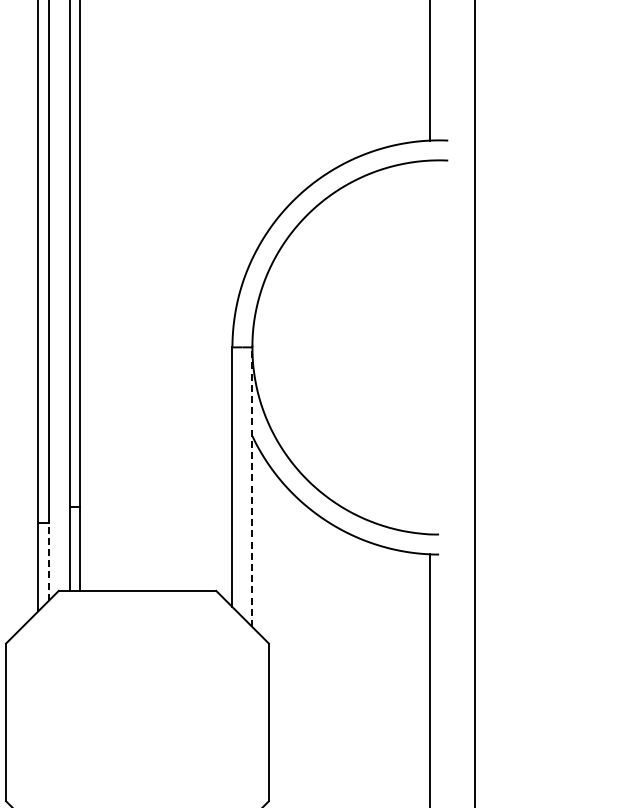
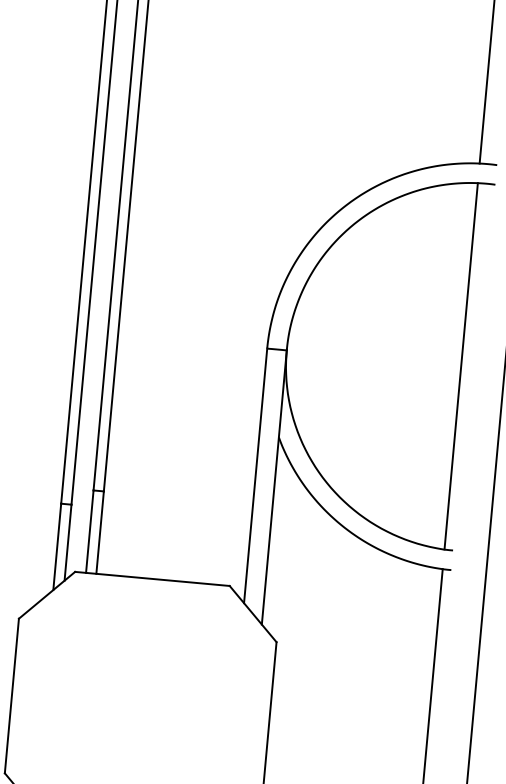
line: (430, 347) -> (461, 366), added
line: (252, 487) -> (274, 487), dashed -> solid
line: (48, 562) -> (67, 543), dashed -> solid

